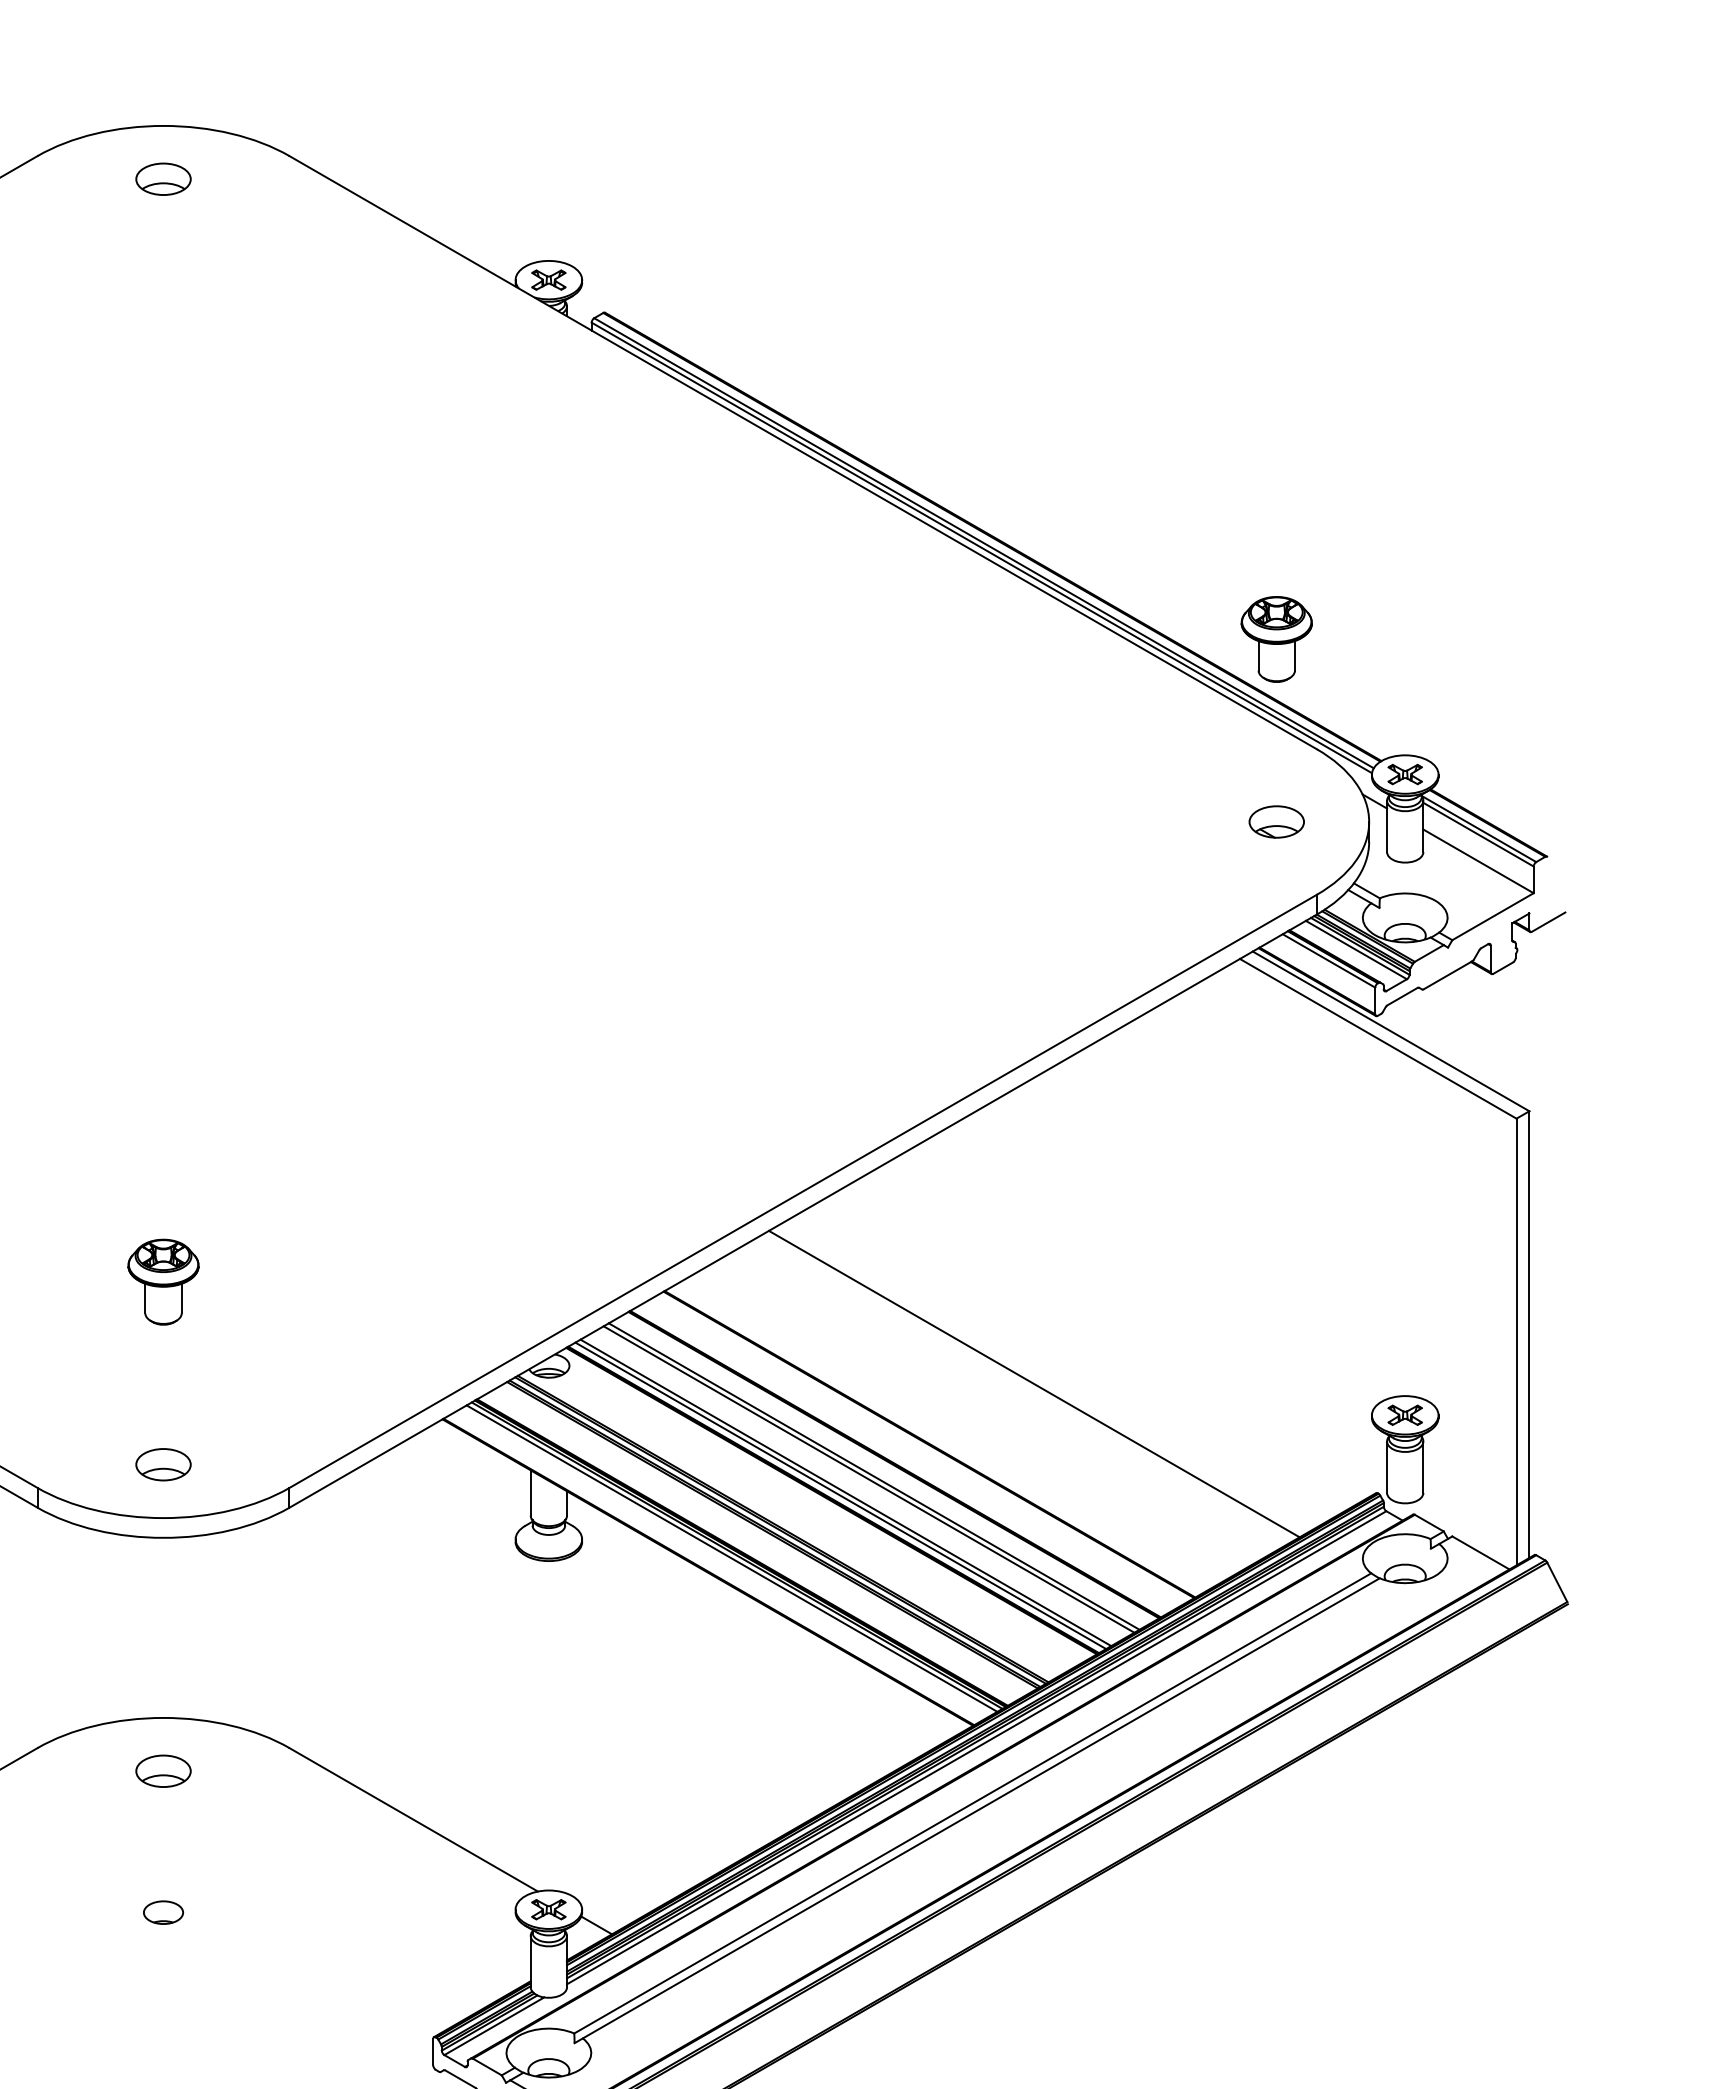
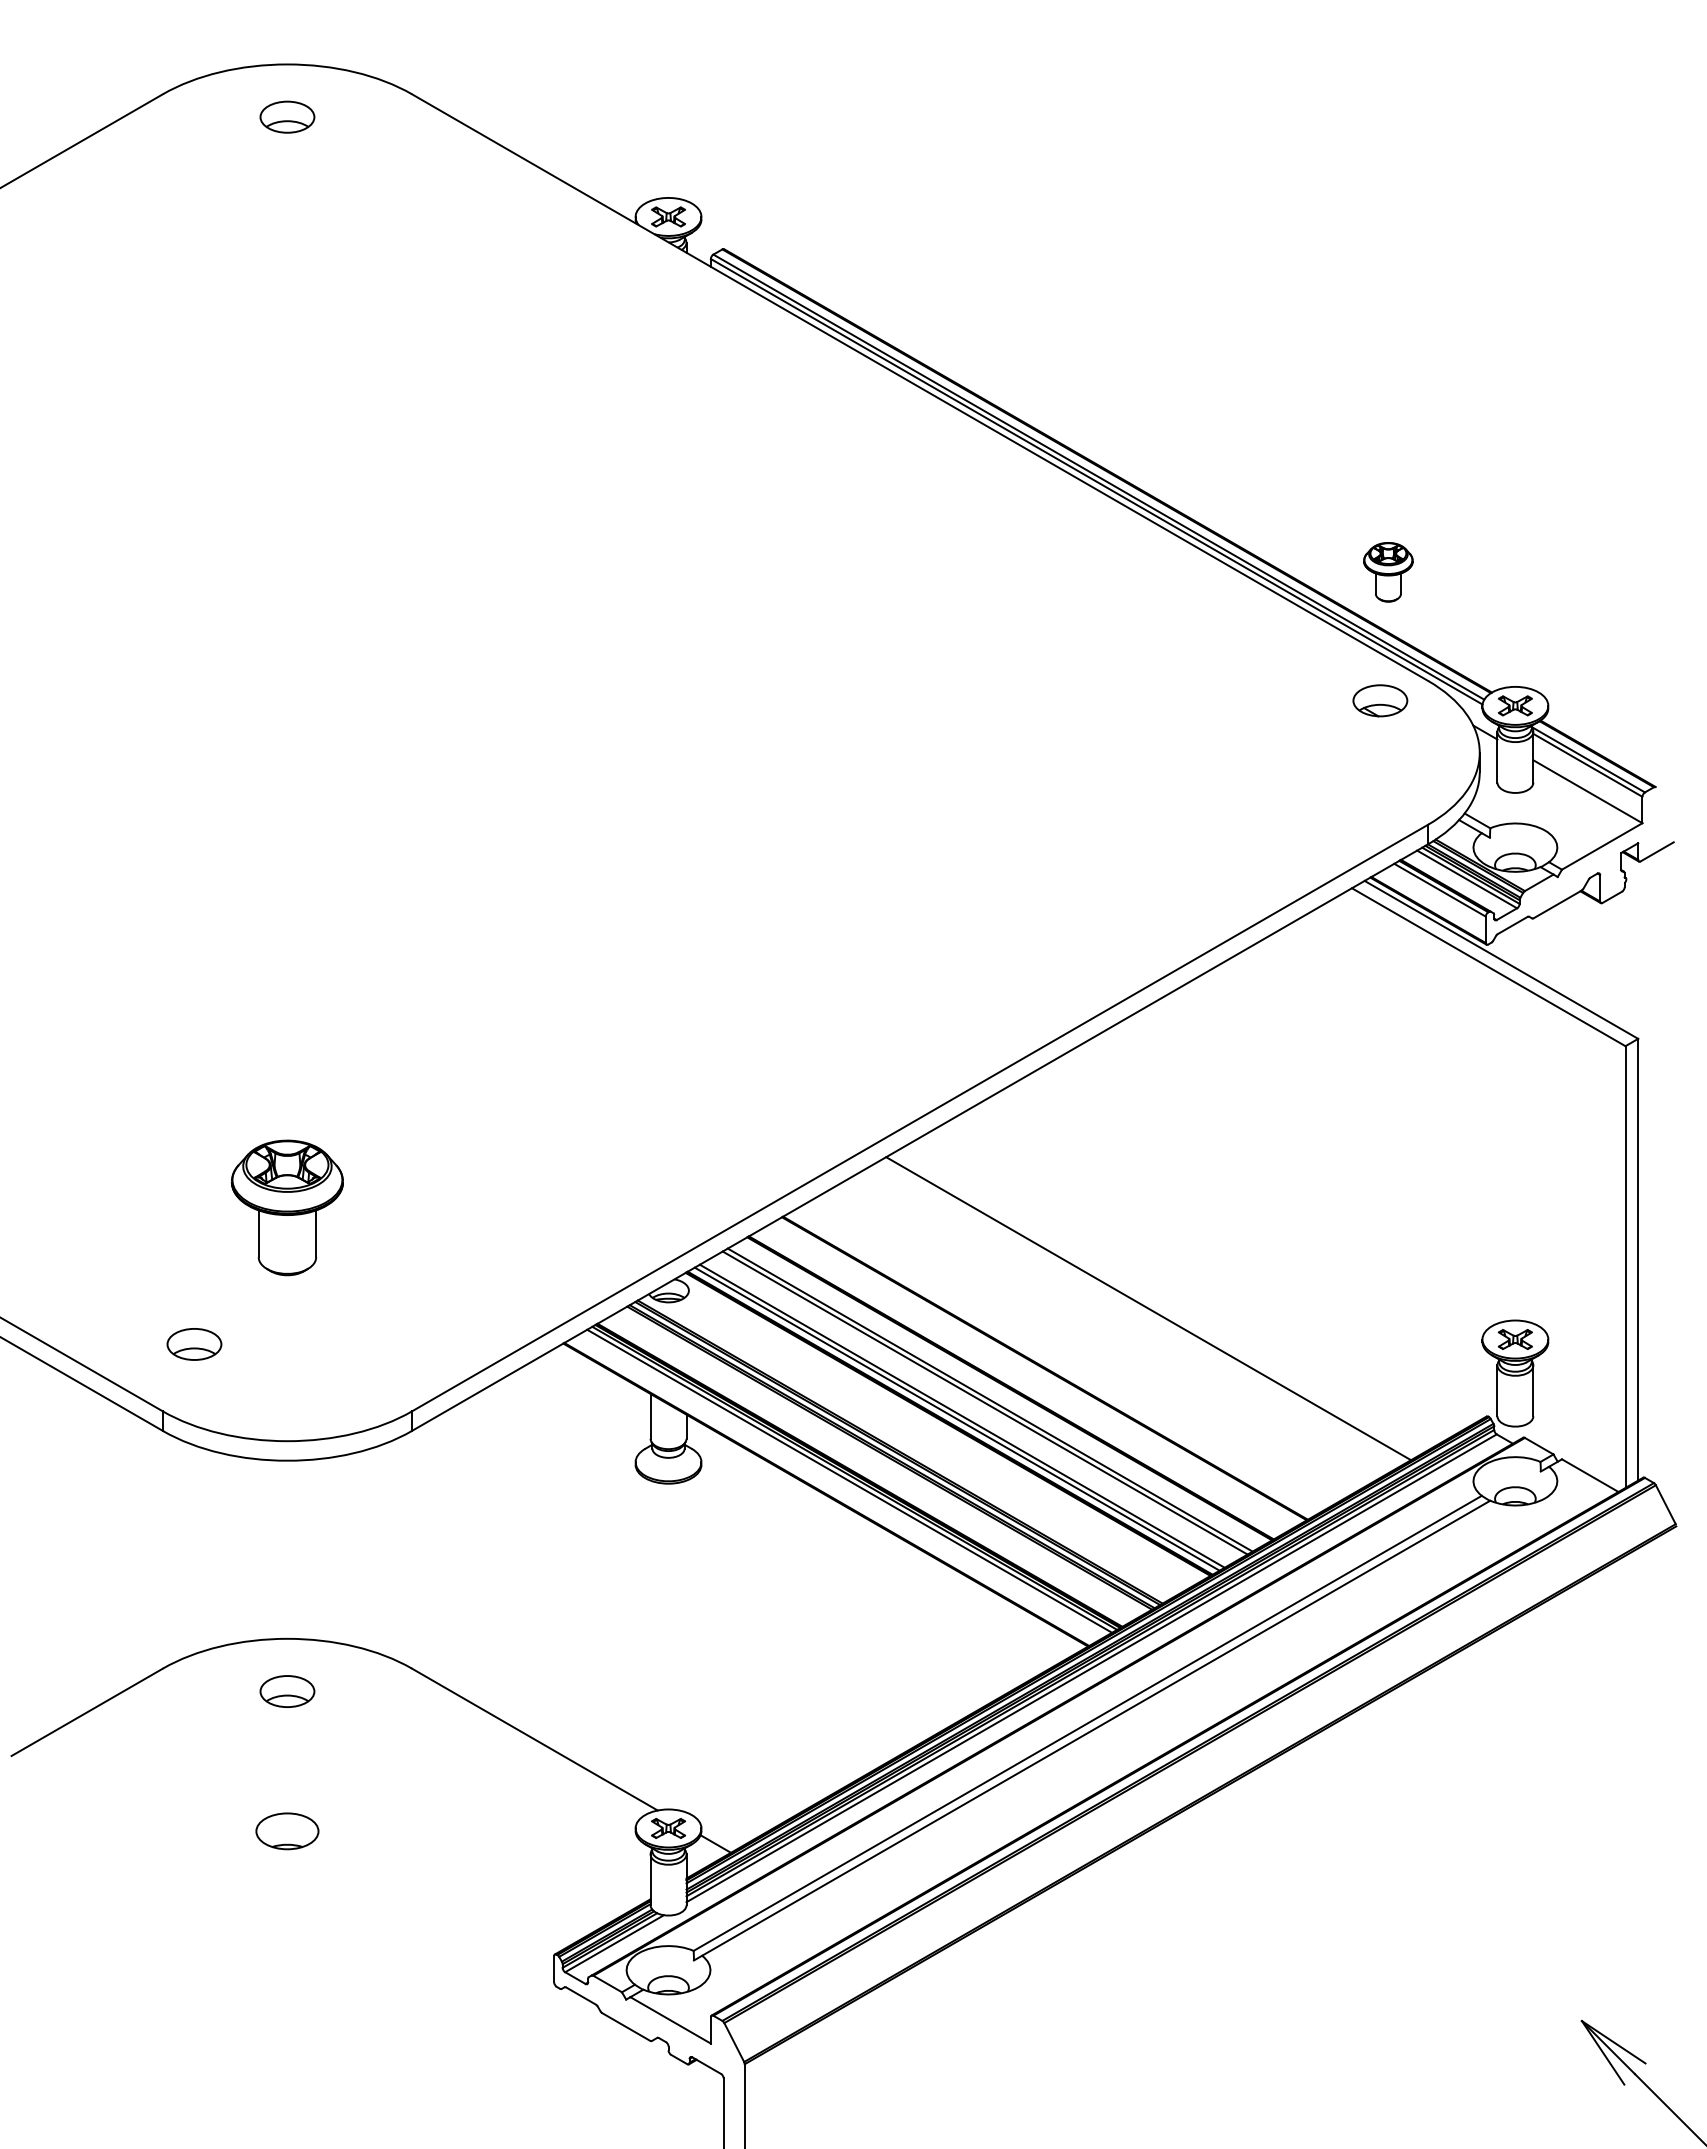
part: (1276, 639) -> (1388, 572), size x0.7
part: (1276, 821) -> (1380, 700), moved
part: (163, 1281) -> (287, 1207), size x1.6
part: (163, 1464) -> (194, 1344), moved
part: (163, 1912) -> (287, 1831), size x1.6

